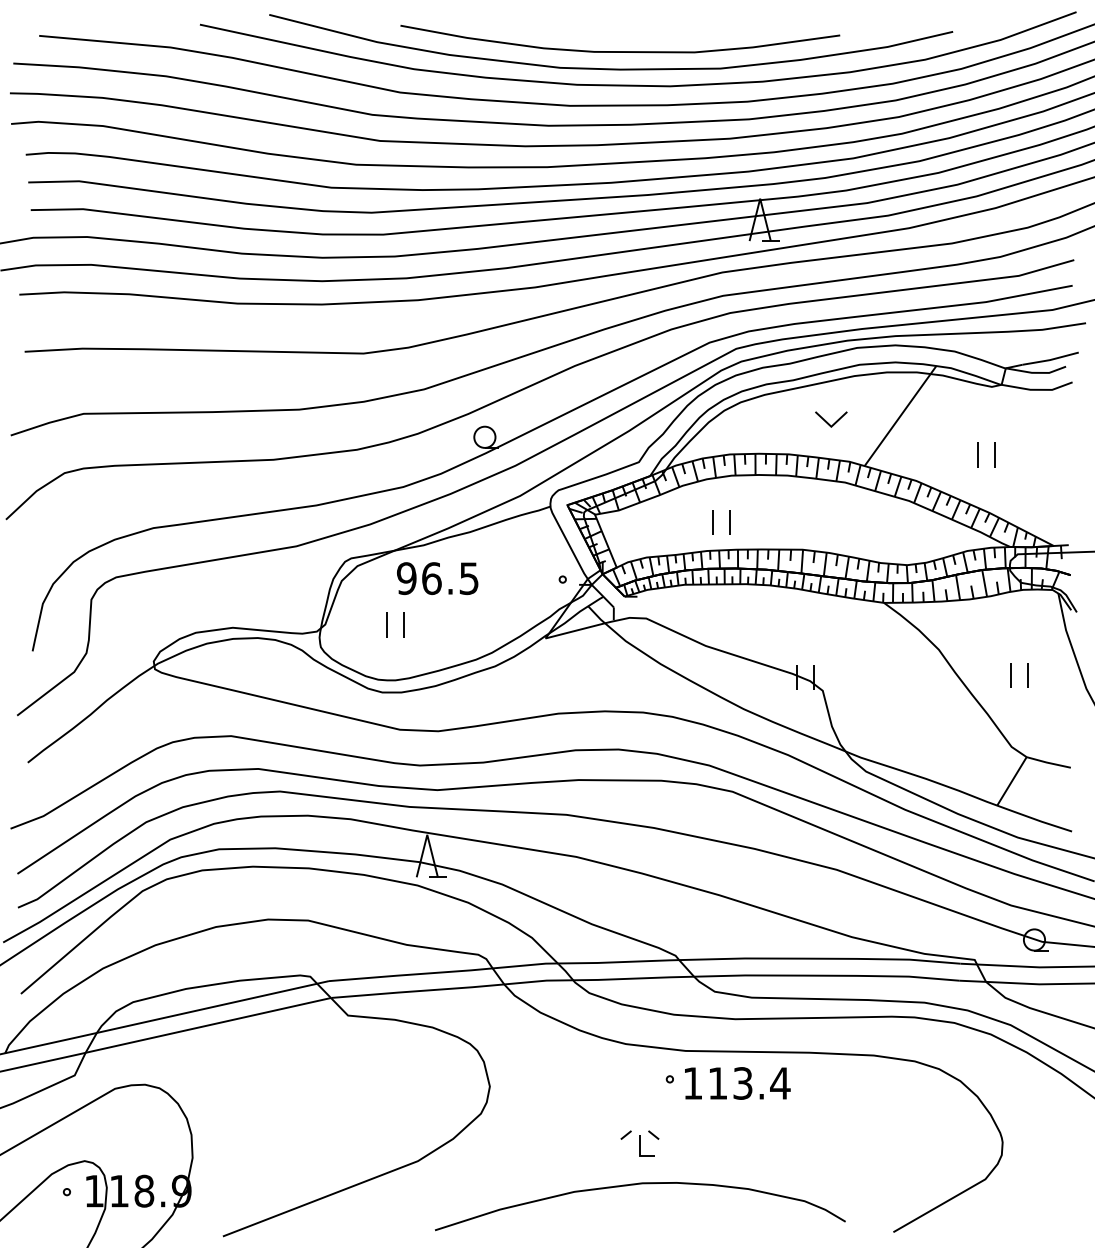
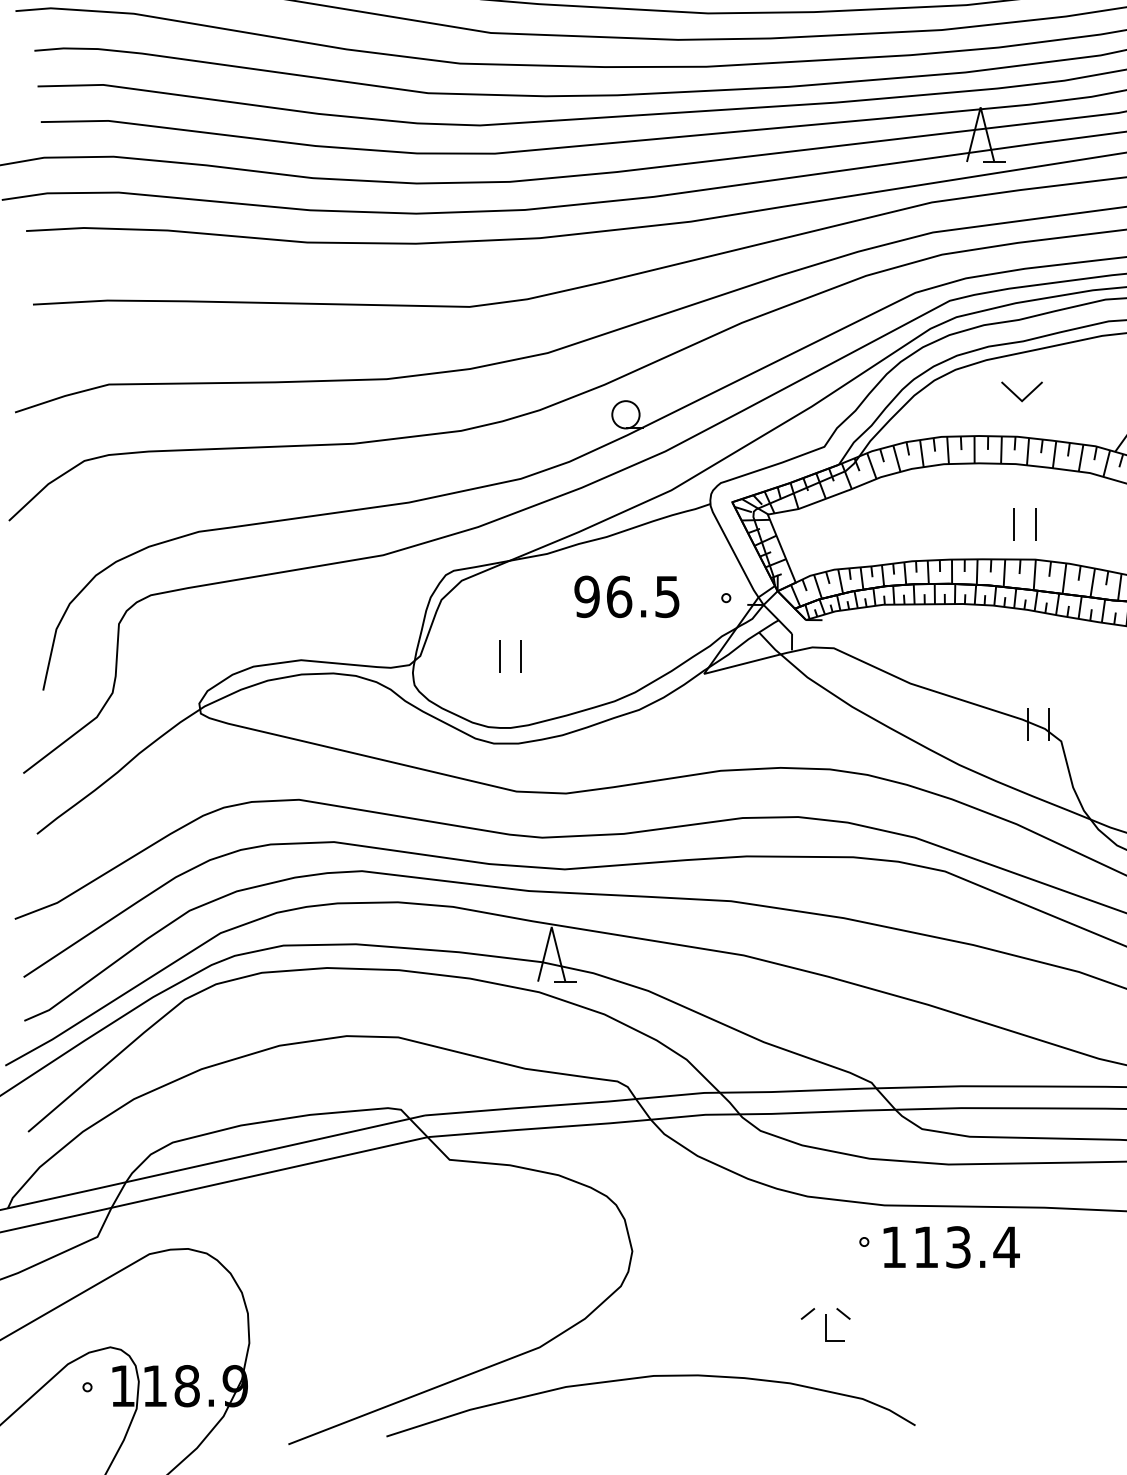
part: (831, 419) -> (1022, 391), moved
part: (713, 522) -> (1014, 524), moved
text: (437, 578) -> (626, 596), moved
curve: (635, 1185) -> (644, 1378), moved

